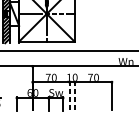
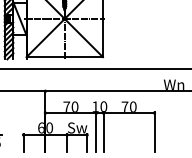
line: (69, 95) -> (96, 131), dashed -> solid
line: (74, 95) -> (103, 131), dashed -> solid

